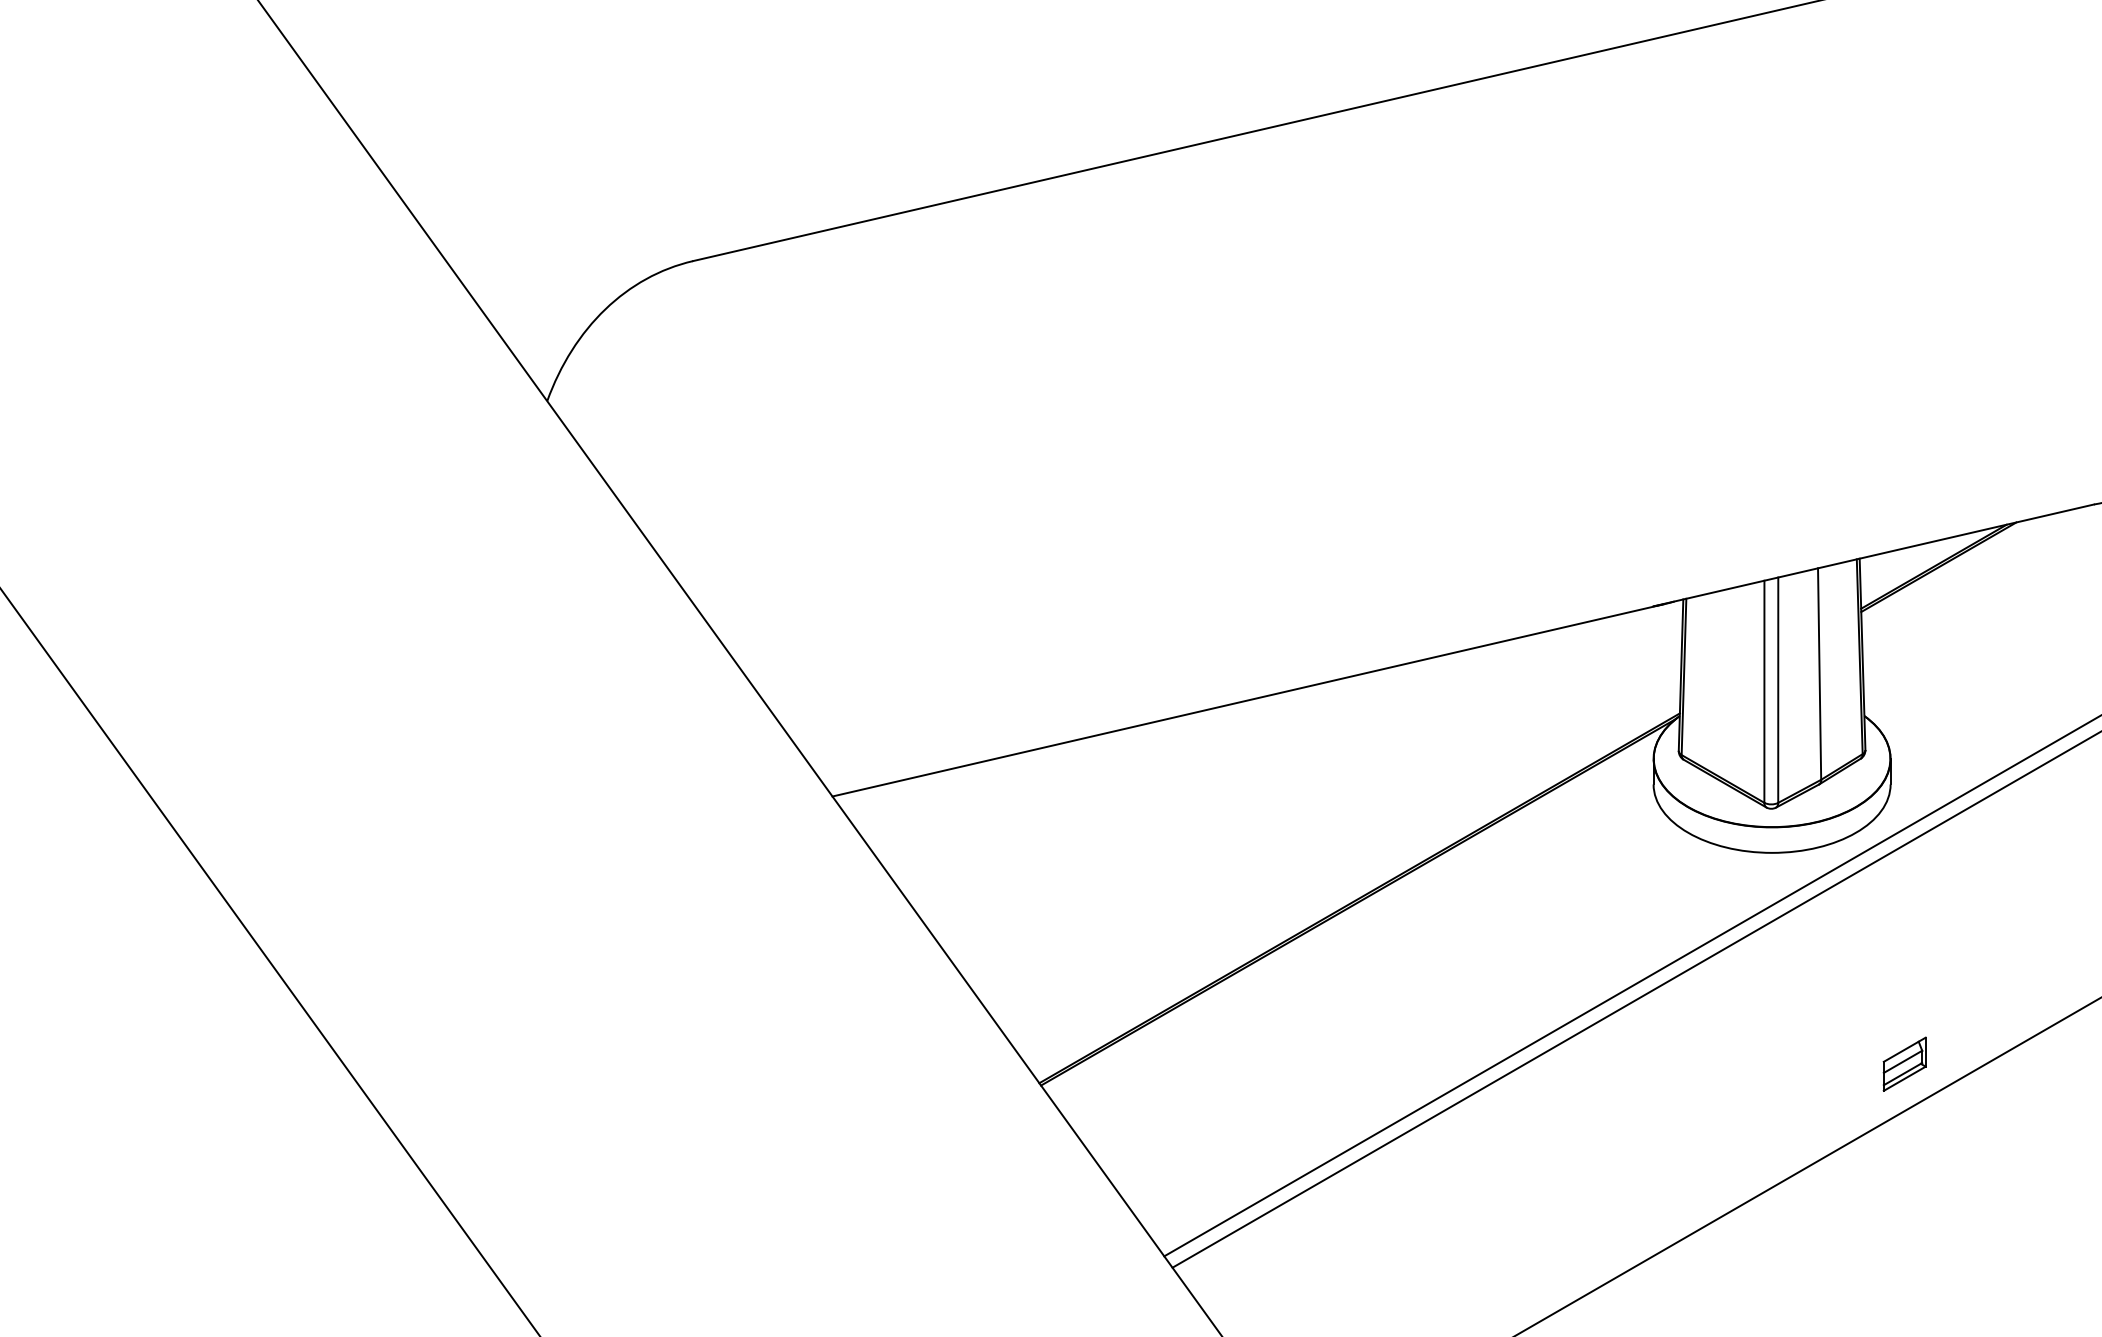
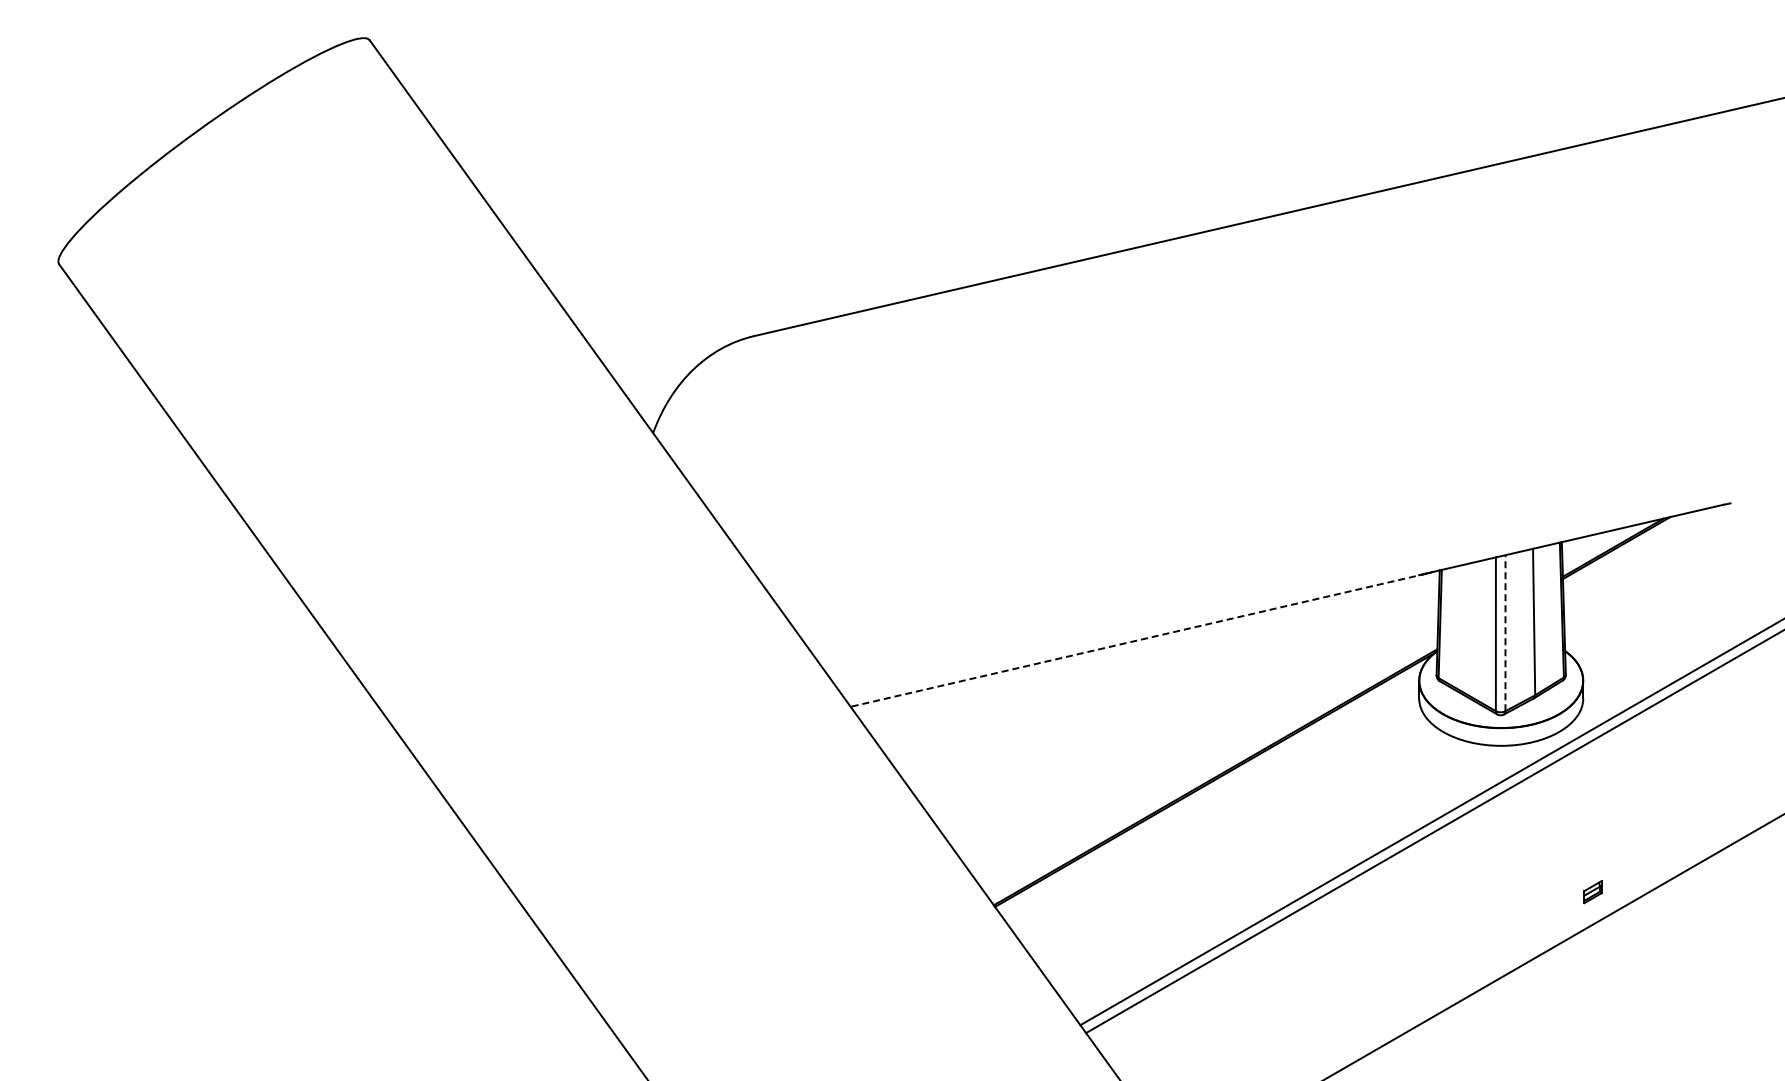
line: (1778, 689) -> (1505, 632), solid -> dashed
line: (1248, 700) -> (1138, 640), solid -> dashed
part: (1903, 1063) -> (1592, 891), size x0.6

